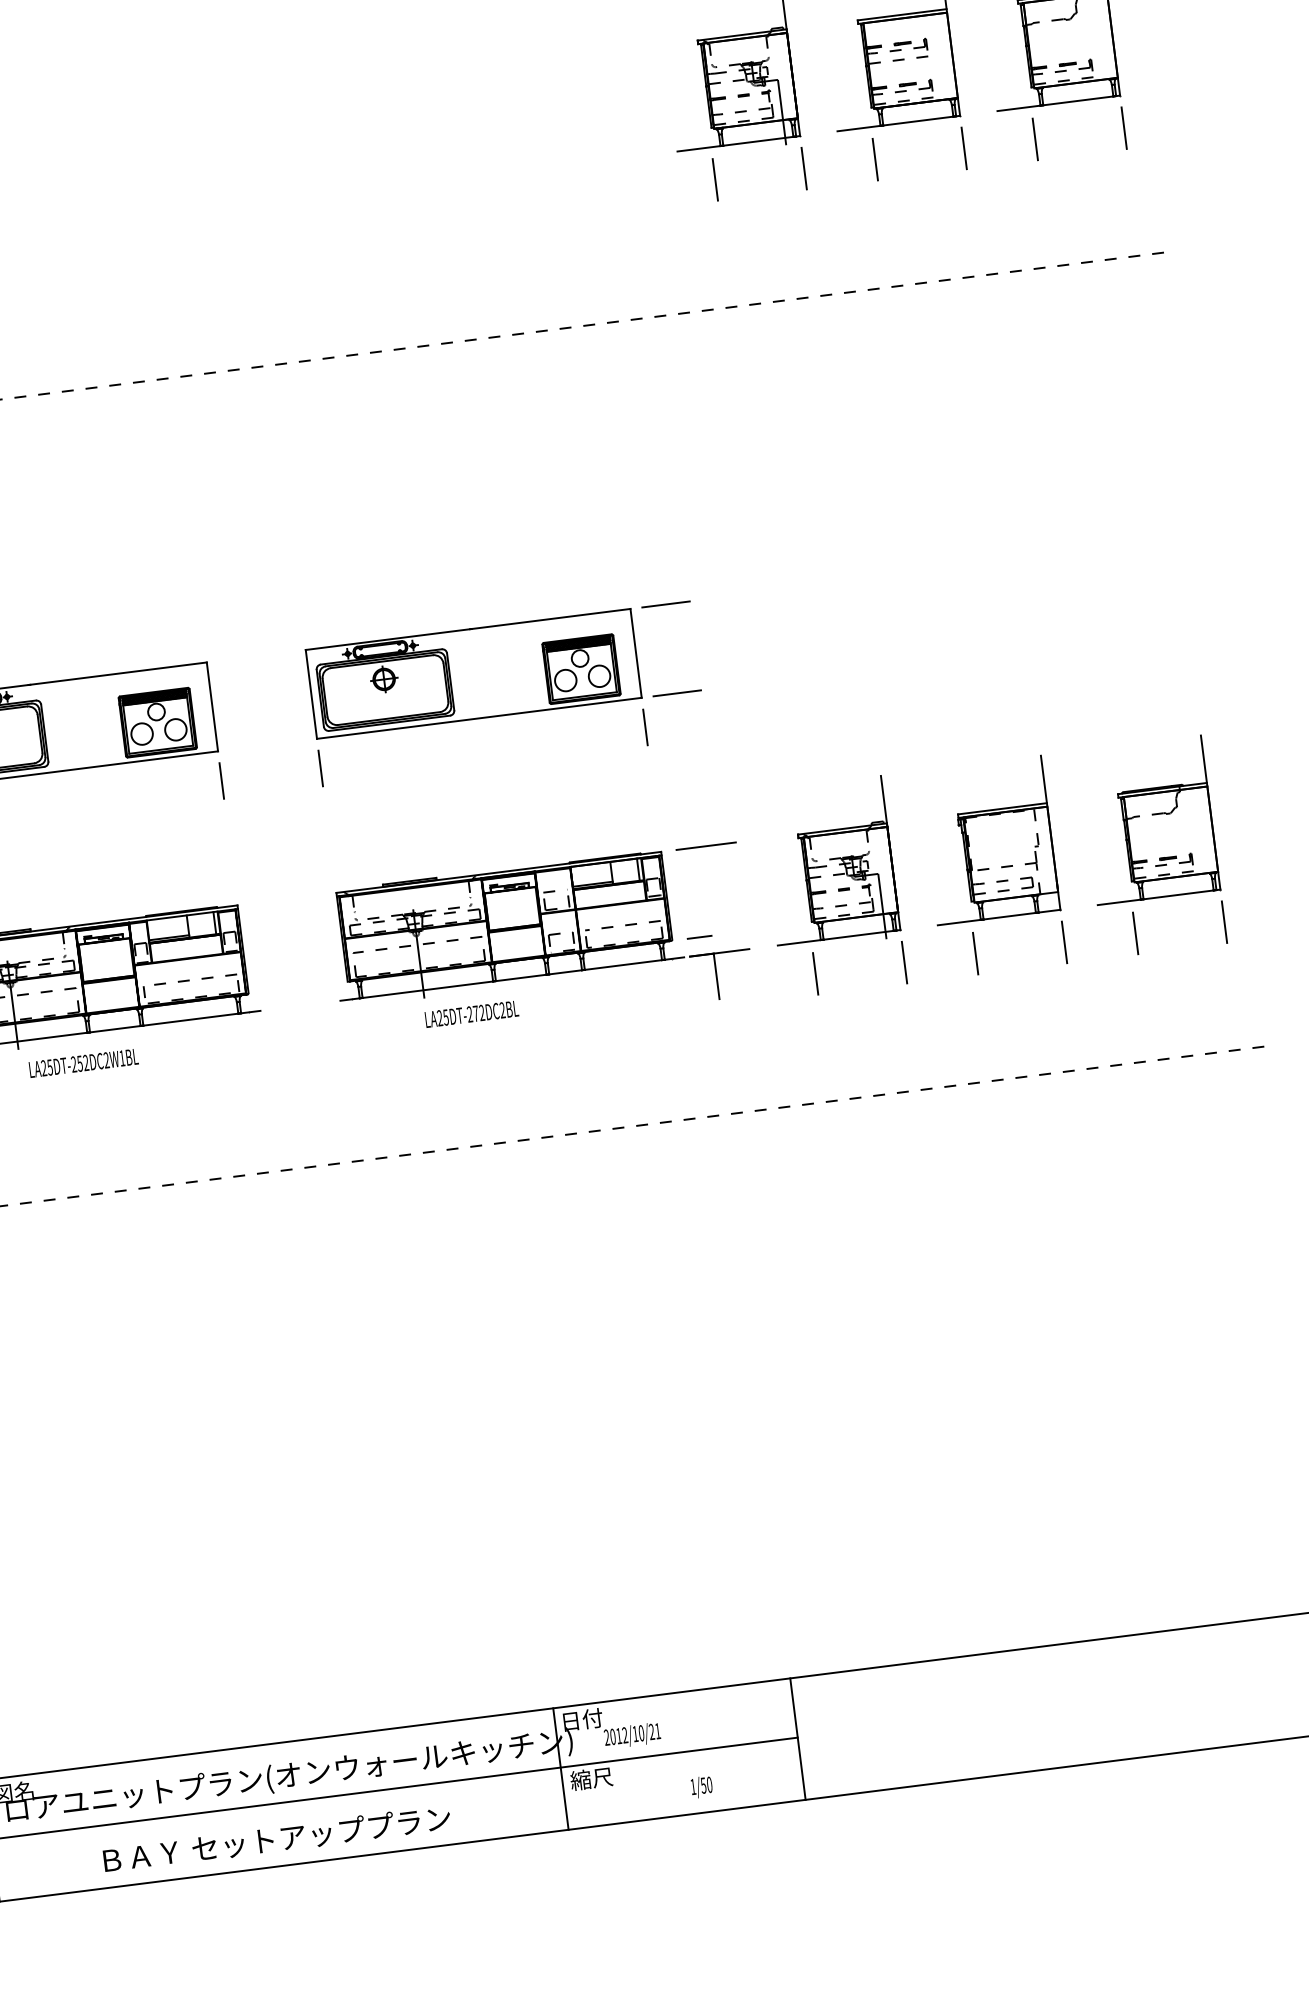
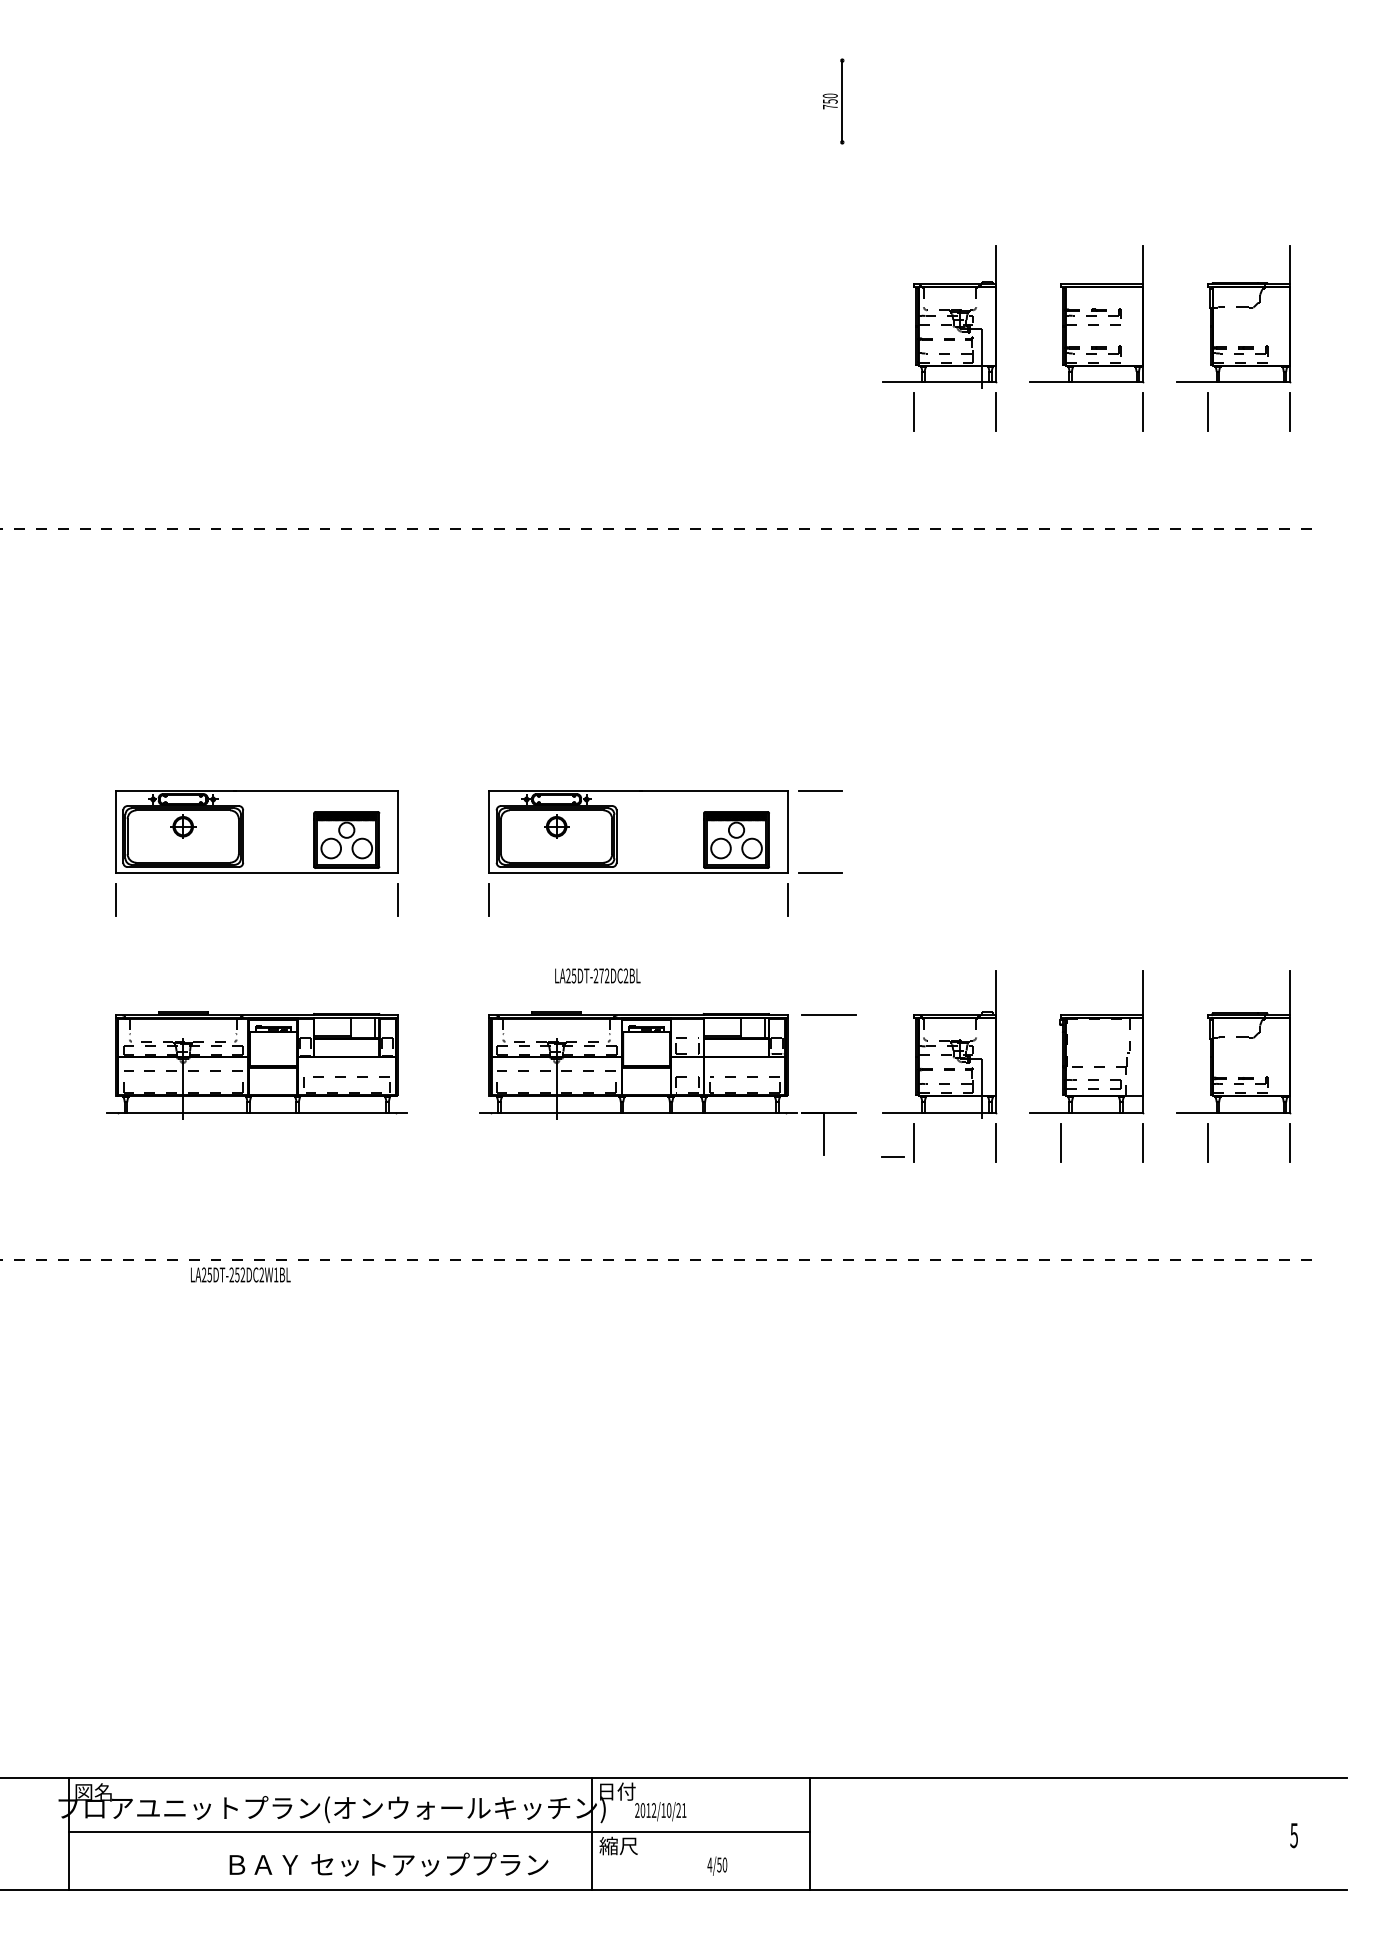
line: (874, 159) -> (1060, 412), removed
line: (699, 936) -> (892, 1156), moved
text: (471, 1013) -> (597, 975), moved
text: (83, 1062) -> (240, 1274), moved
text: (692, 1786) -> (709, 1864), 1/50 -> 4/50
text: (276, 1839) -> (388, 1864), moved

